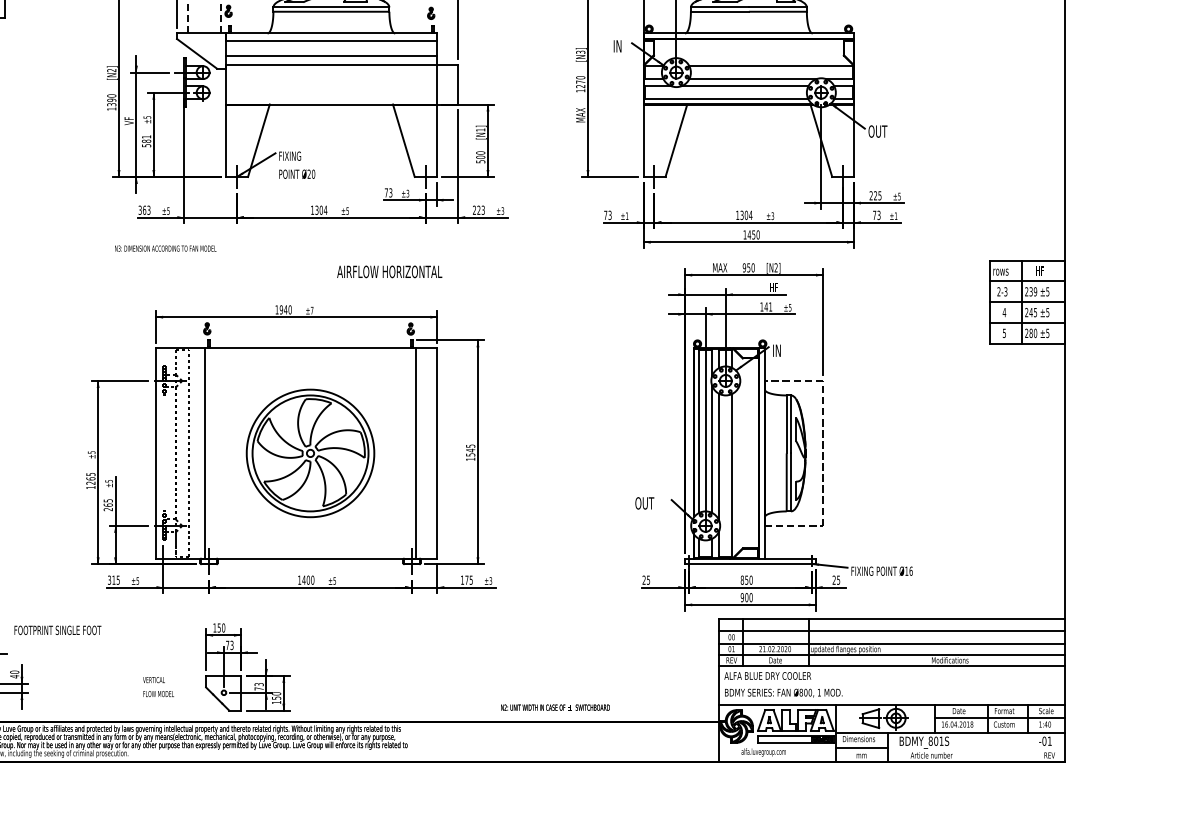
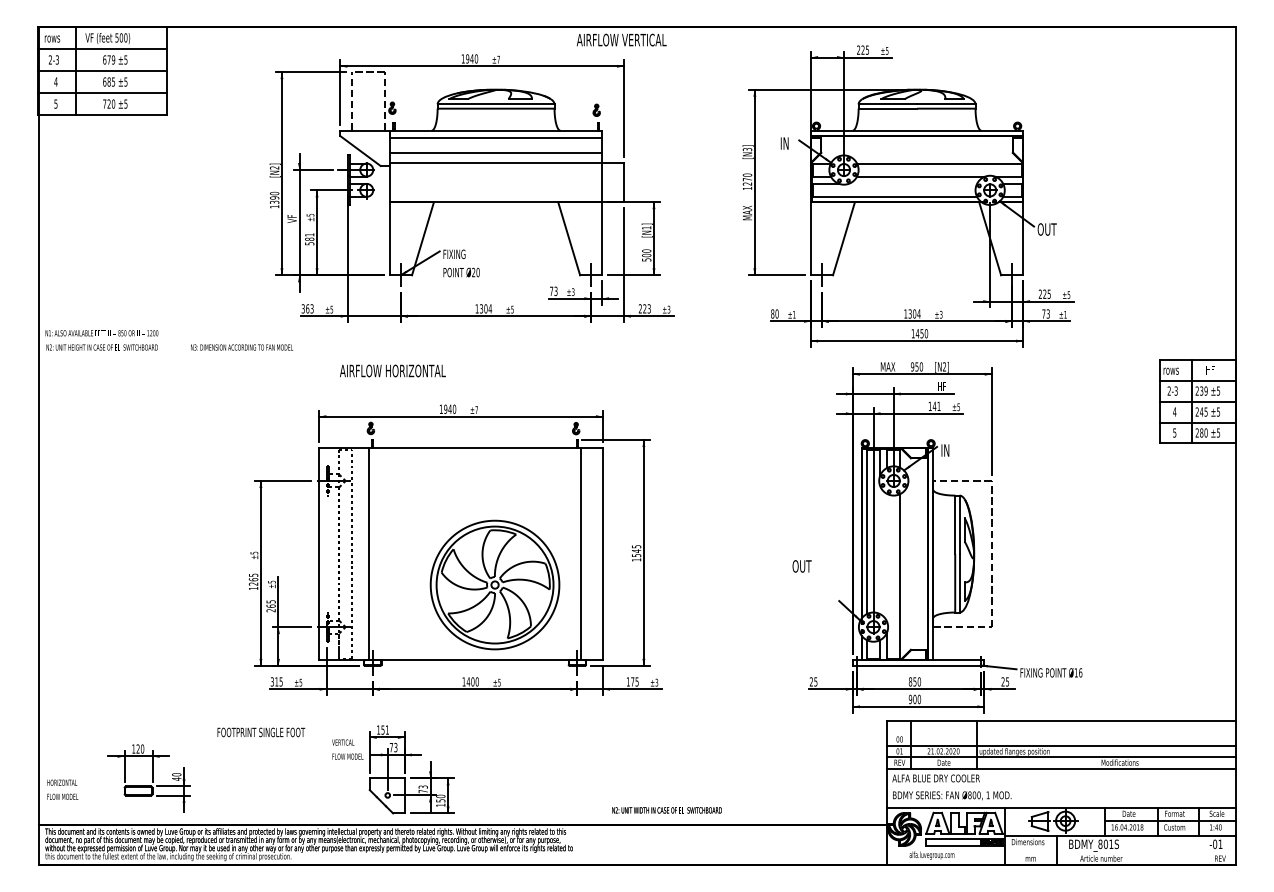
line: (744, 85) -> (912, 183), removed
text: (607, 214) -> (774, 313), 73 -> 80
text: (166, 248) -> (242, 347), moved
text: (389, 271) -> (392, 370), moved
line: (712, 448) -> (880, 549), removed
part: (309, 452) -> (494, 584), moved
line: (719, 457) -> (887, 558), removed
text: (644, 503) -> (801, 566), moved
text: (223, 627) -> (387, 729), 150 -> 151
text: (58, 630) -> (261, 732), moved
line: (891, 631) -> (1060, 733), removed
text: (158, 686) -> (347, 749), moved
text: (554, 707) -> (666, 810), moved
line: (861, 747) -> (1030, 850), removed

